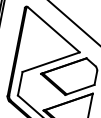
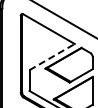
line: (51, 61) -> (52, 56), solid -> dashed

